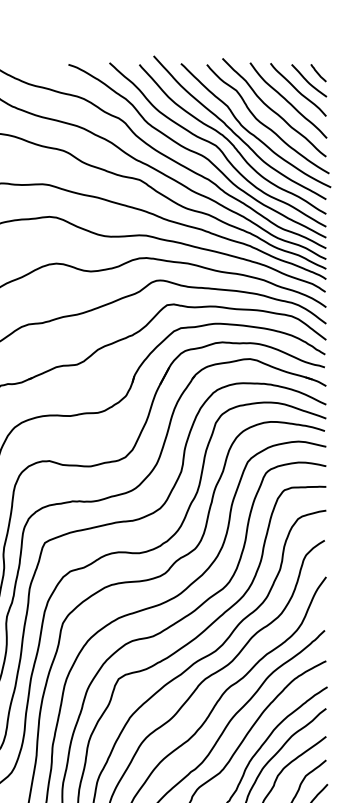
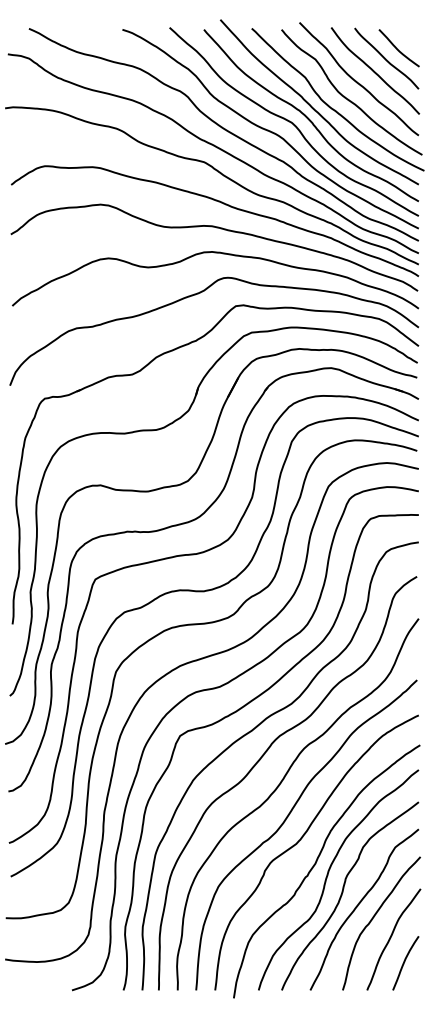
curve: (318, 73) -> (409, 39), removed

